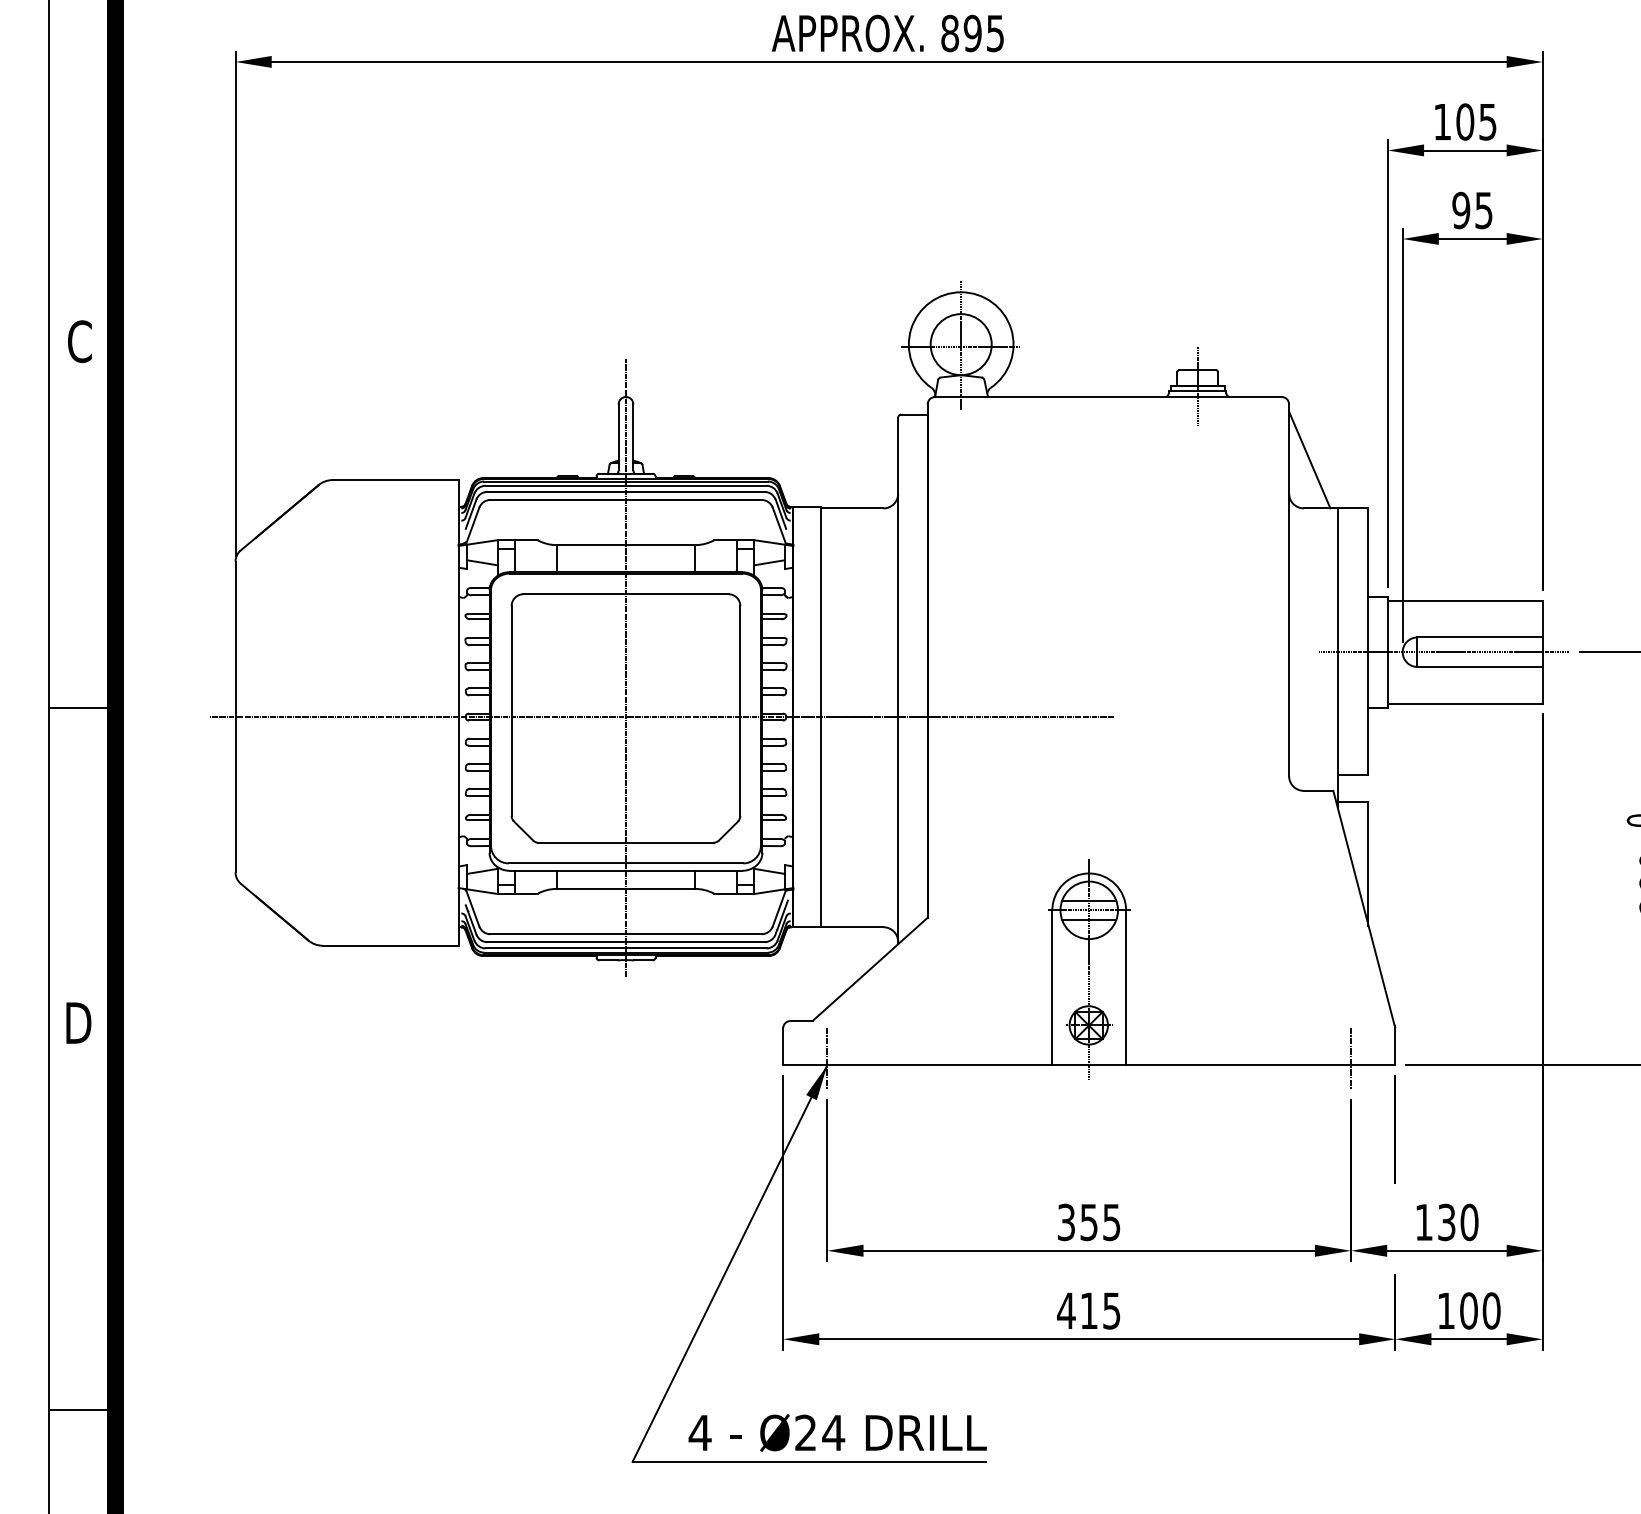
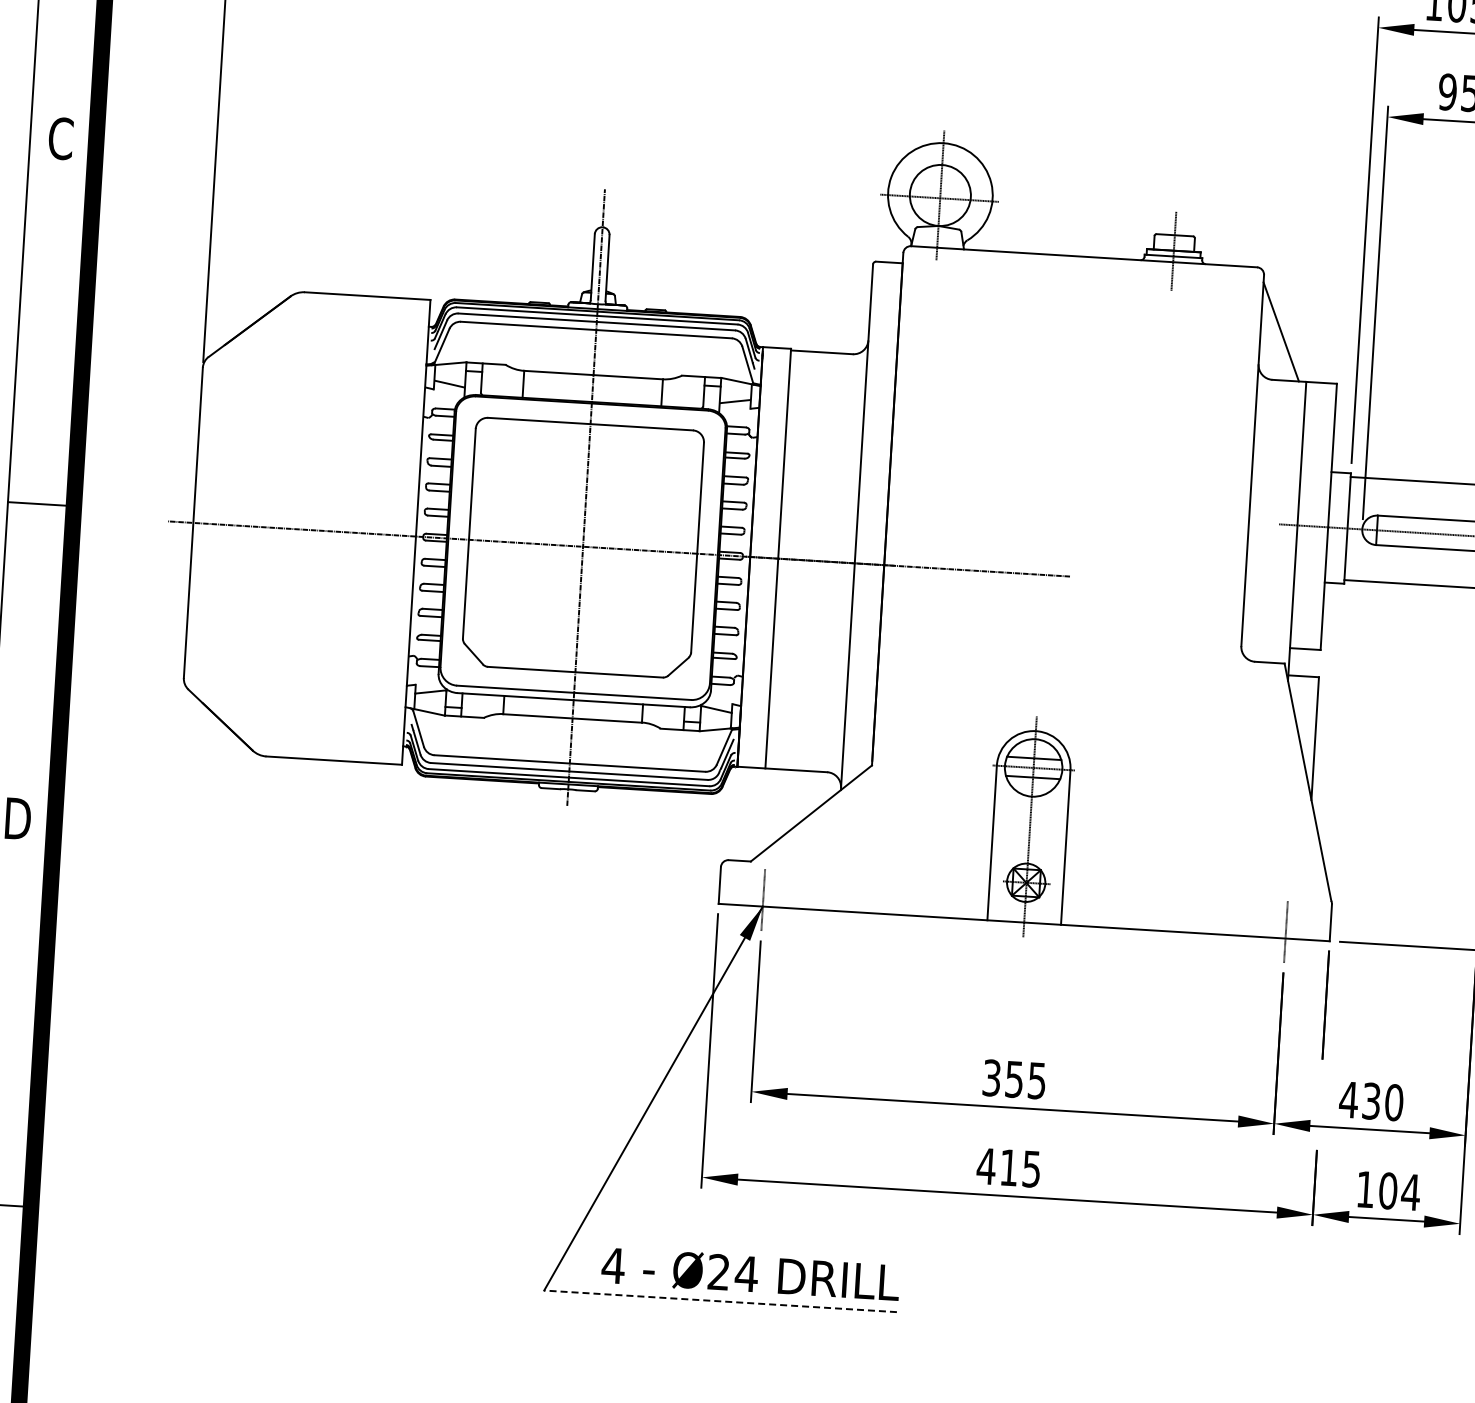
text: (1423, 1222) -> (1348, 1099), 130 -> 430
text: (1491, 1310) -> (1410, 1191), 100 -> 104
line: (809, 1461) -> (720, 1300), solid -> dashed

